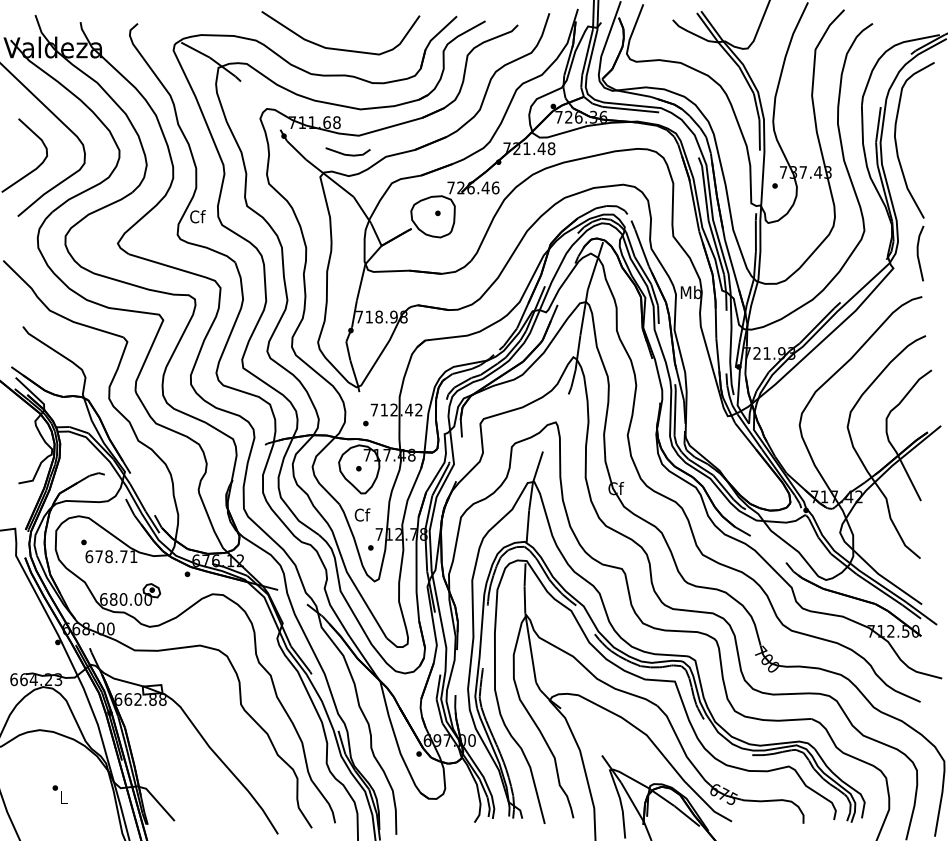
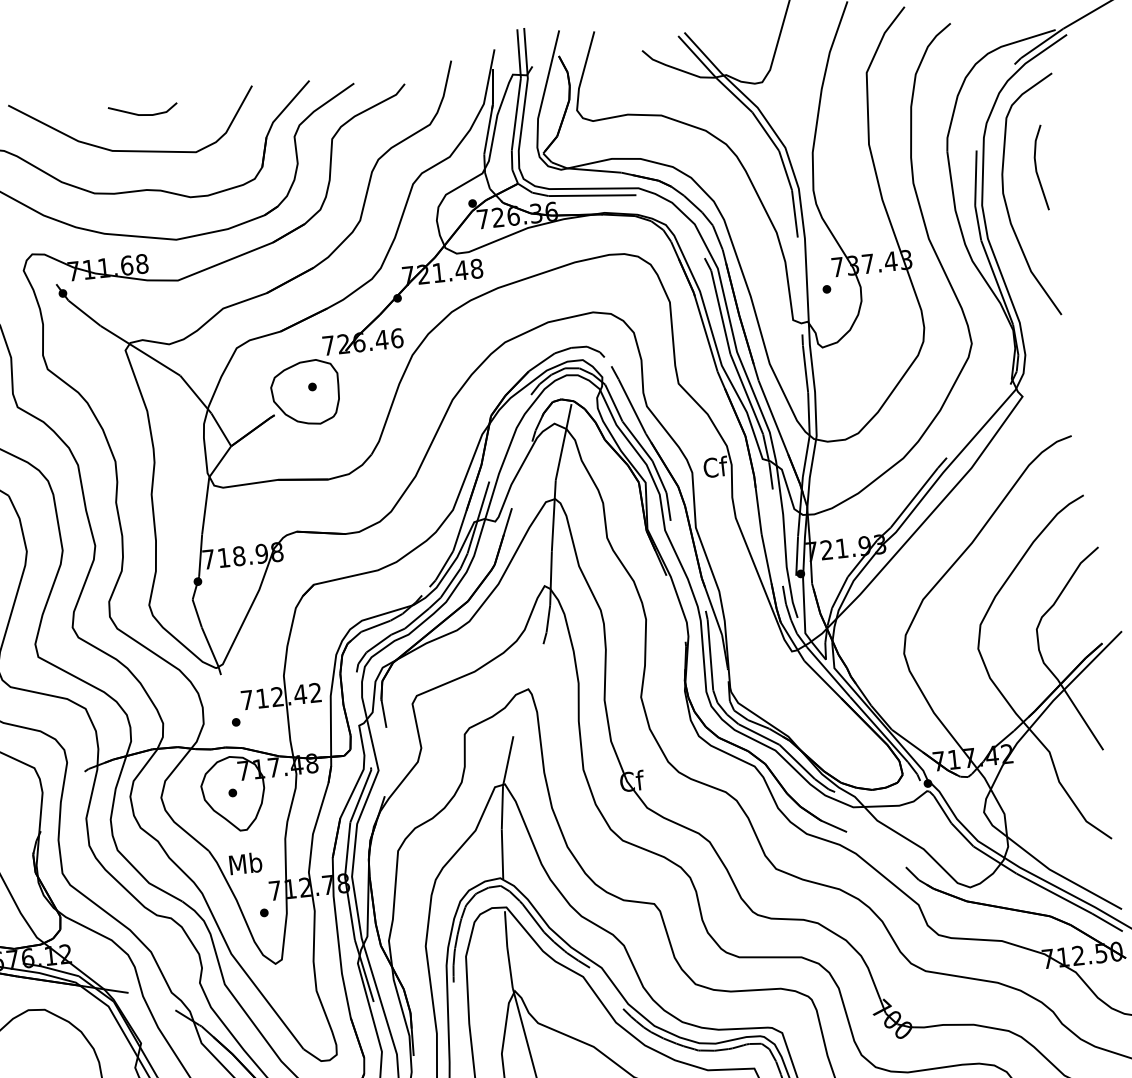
line: (345, 153) -> (139, 113), moved
line: (918, 253) -> (1037, 168), moved
text: (690, 292) -> (714, 467), Mb -> Cf
text: (362, 514) -> (245, 862), Cf -> Mb

